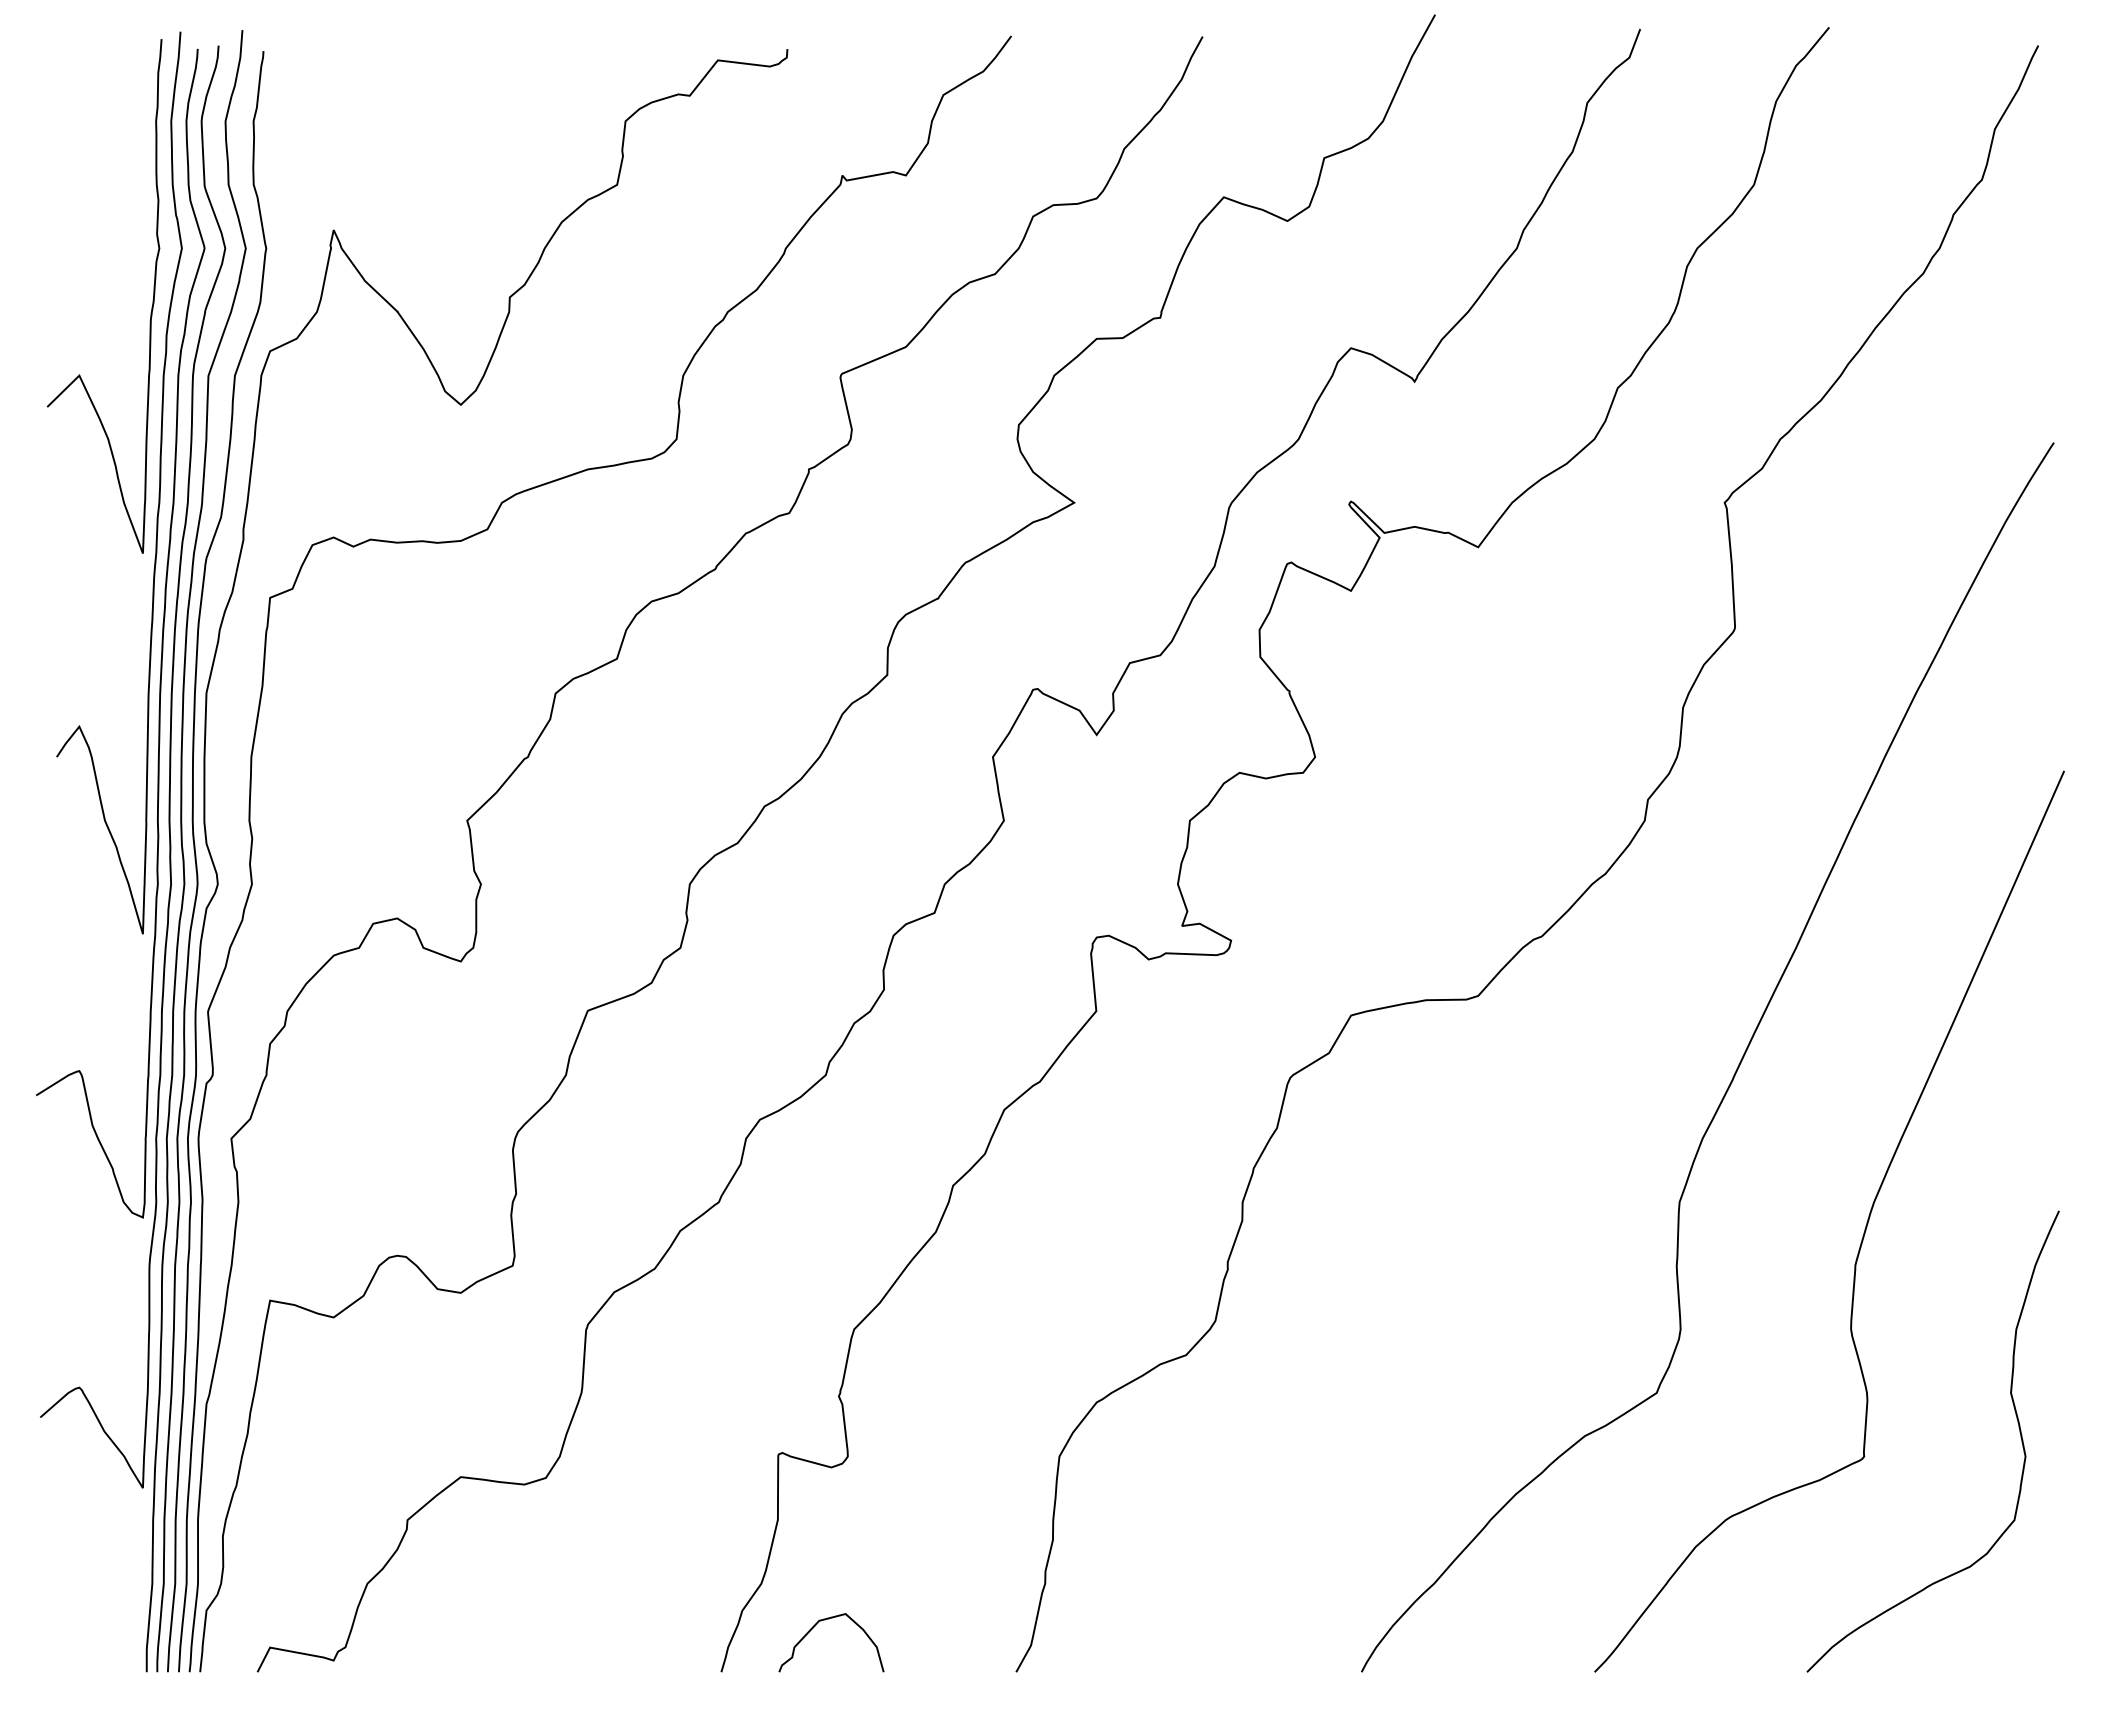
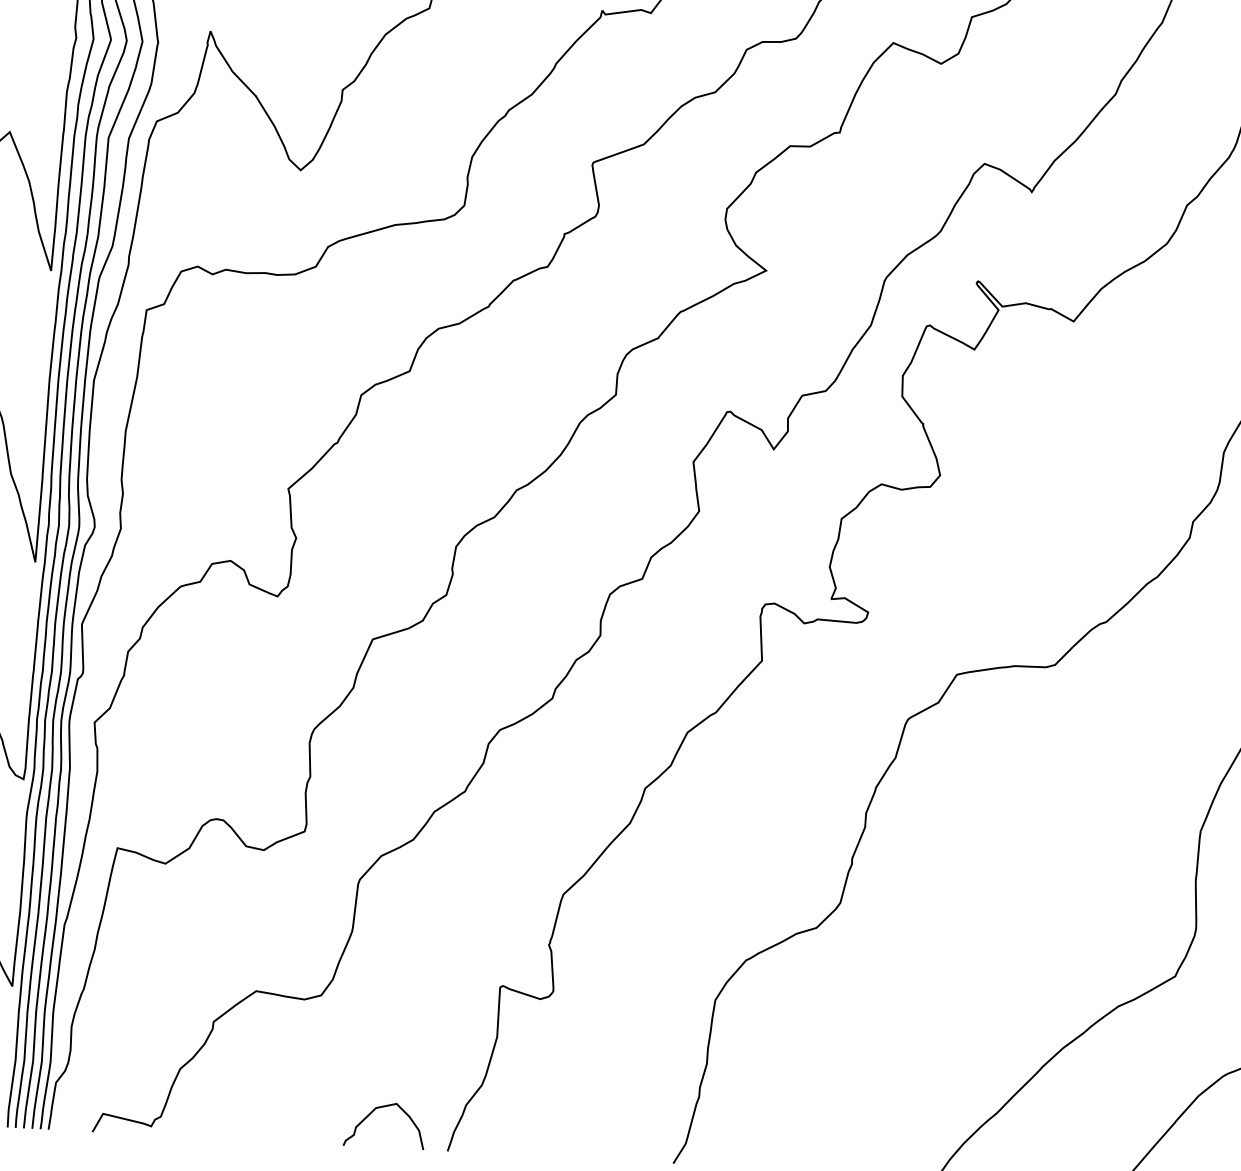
curve: (815, 1626) -> (373, 1112), moved

